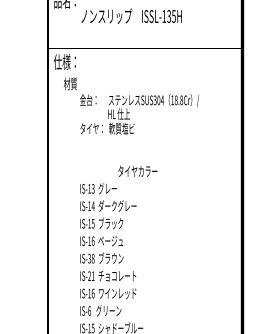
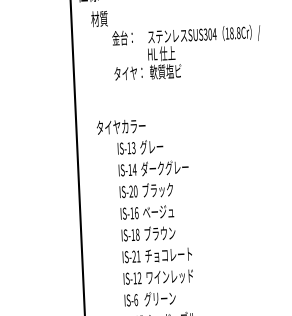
text: (137, 170) -> (120, 125), moved
text: (91, 223) -> (133, 191), IS-15 -> IS-20
text: (89, 258) -> (133, 234), IS-38 -> IS-18
text: (92, 293) -> (138, 278), IS-16 -> IS-12

